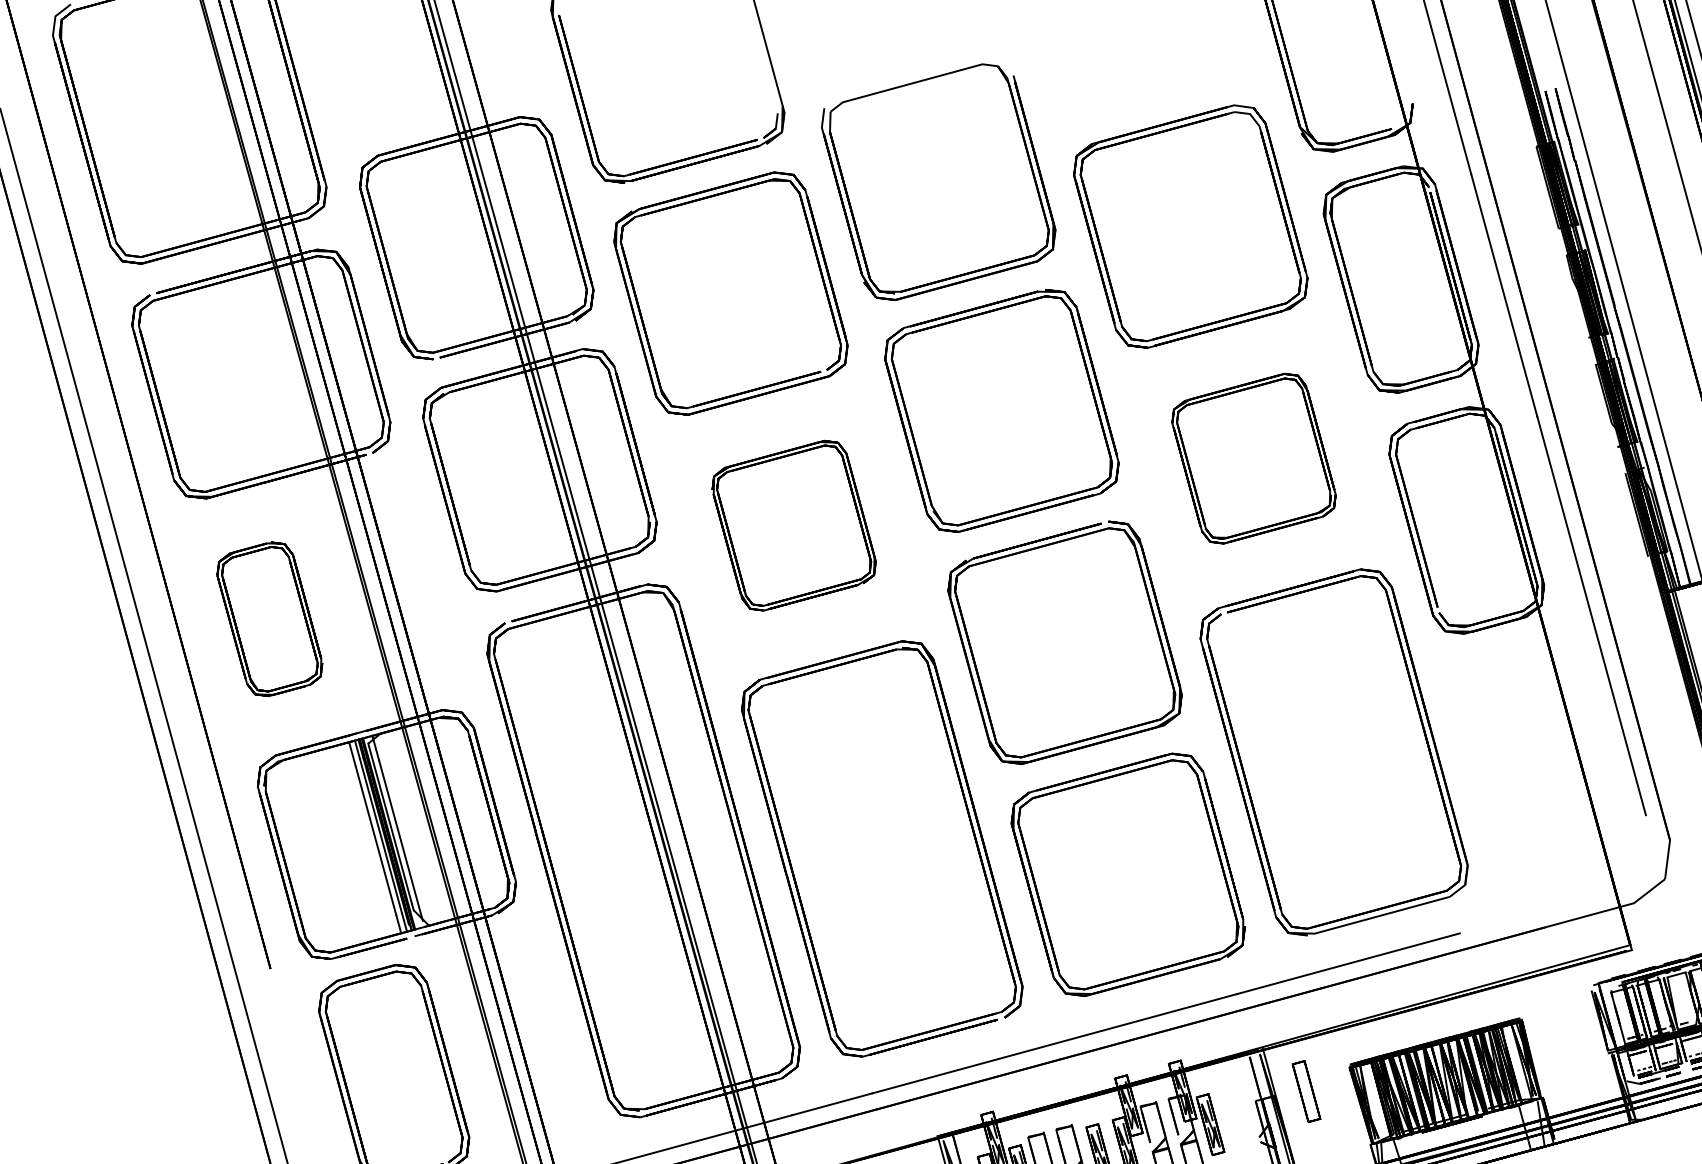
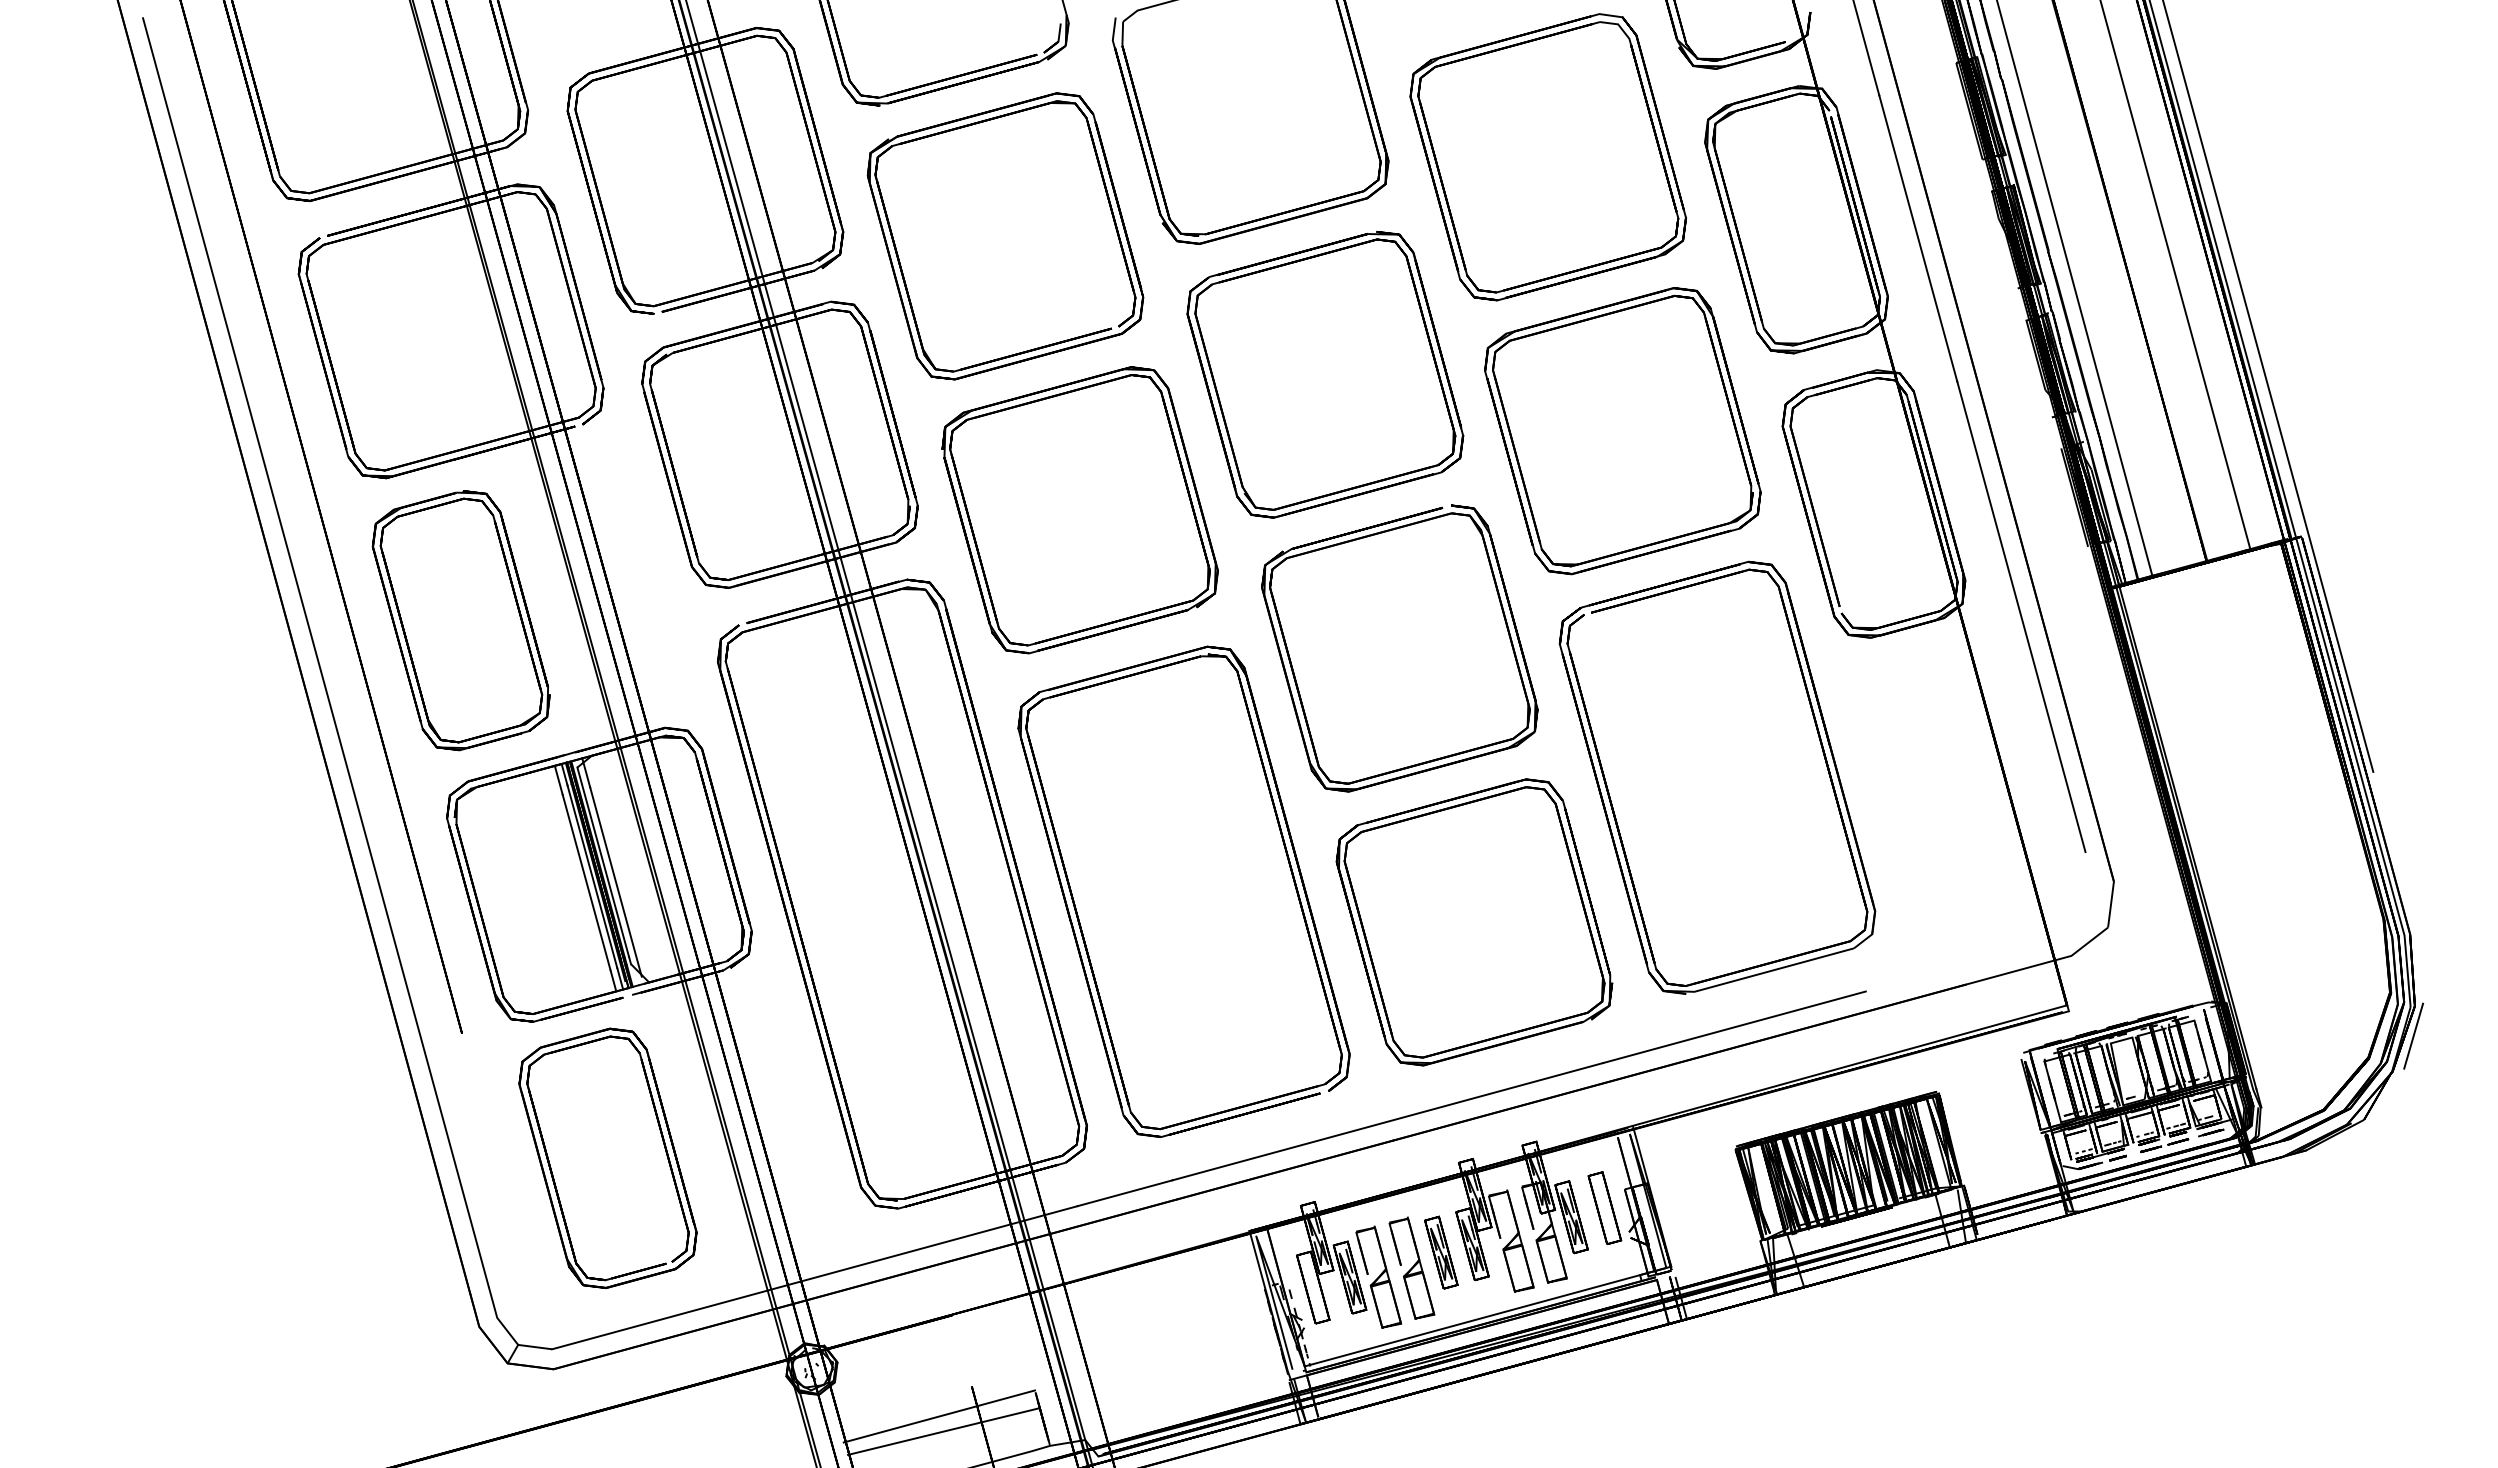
part: (1253, 458) -> (1622, 431), size x1.43
part: (793, 525) -> (1079, 510), size x1.43
part: (269, 619) -> (460, 620), size x1.43
part: (1306, 1090) -> (1604, 1207), moved

